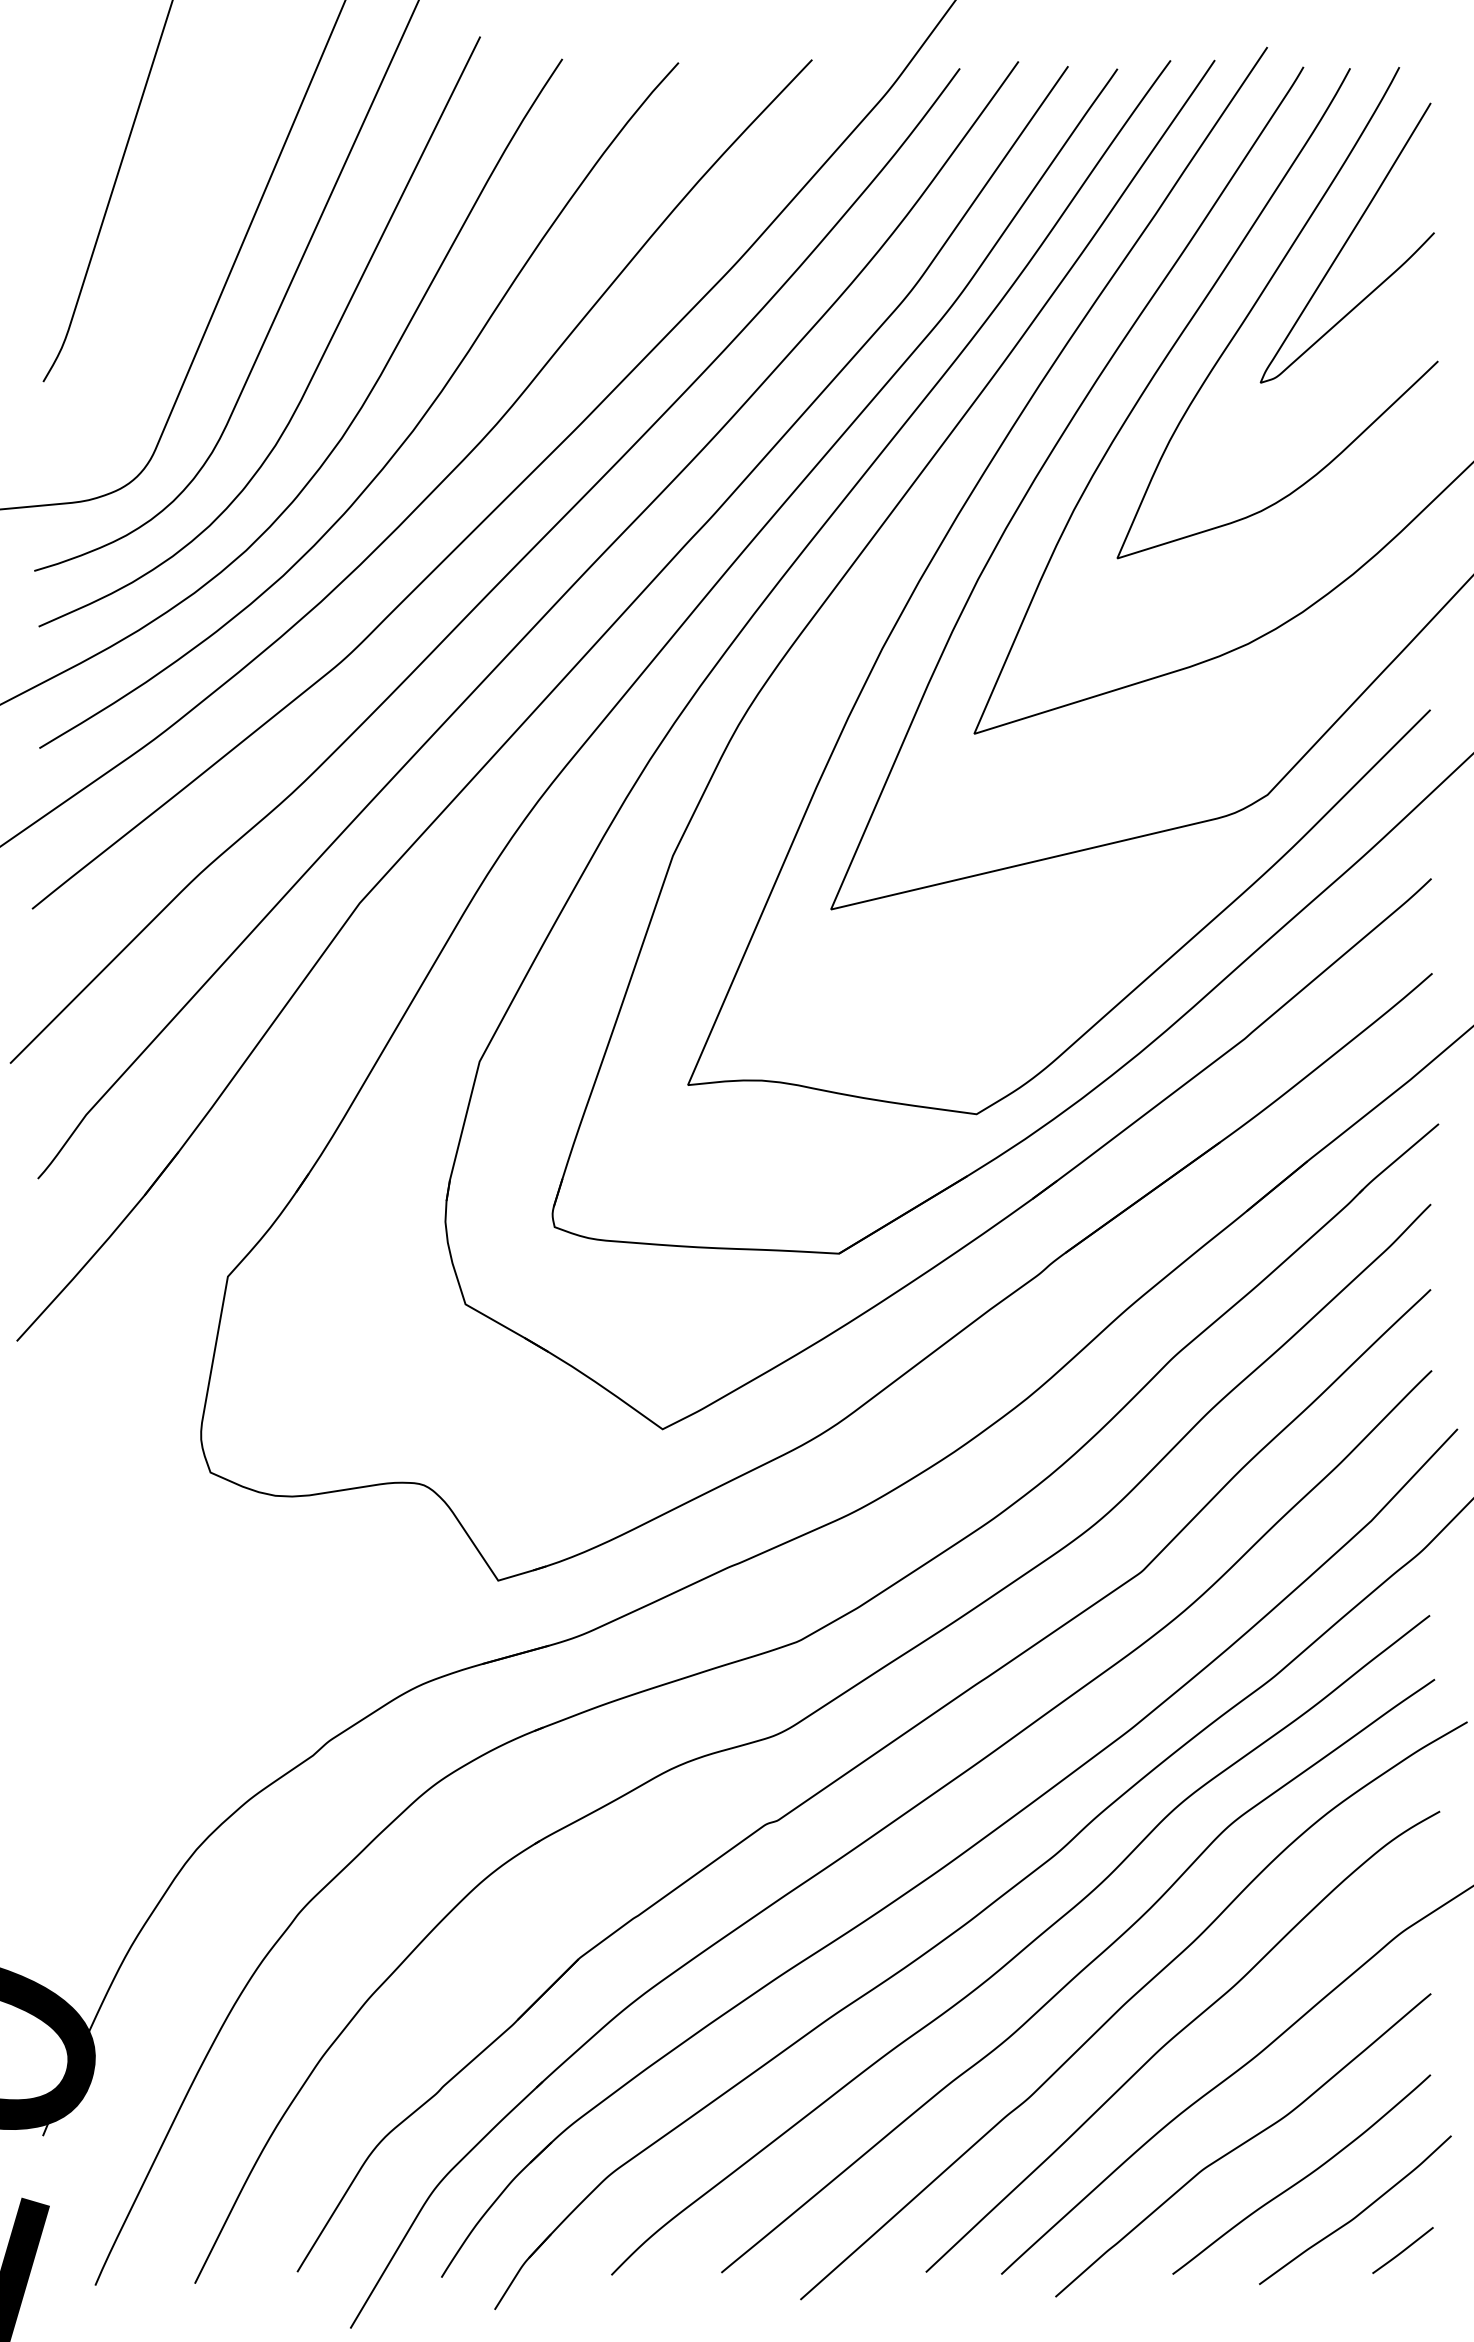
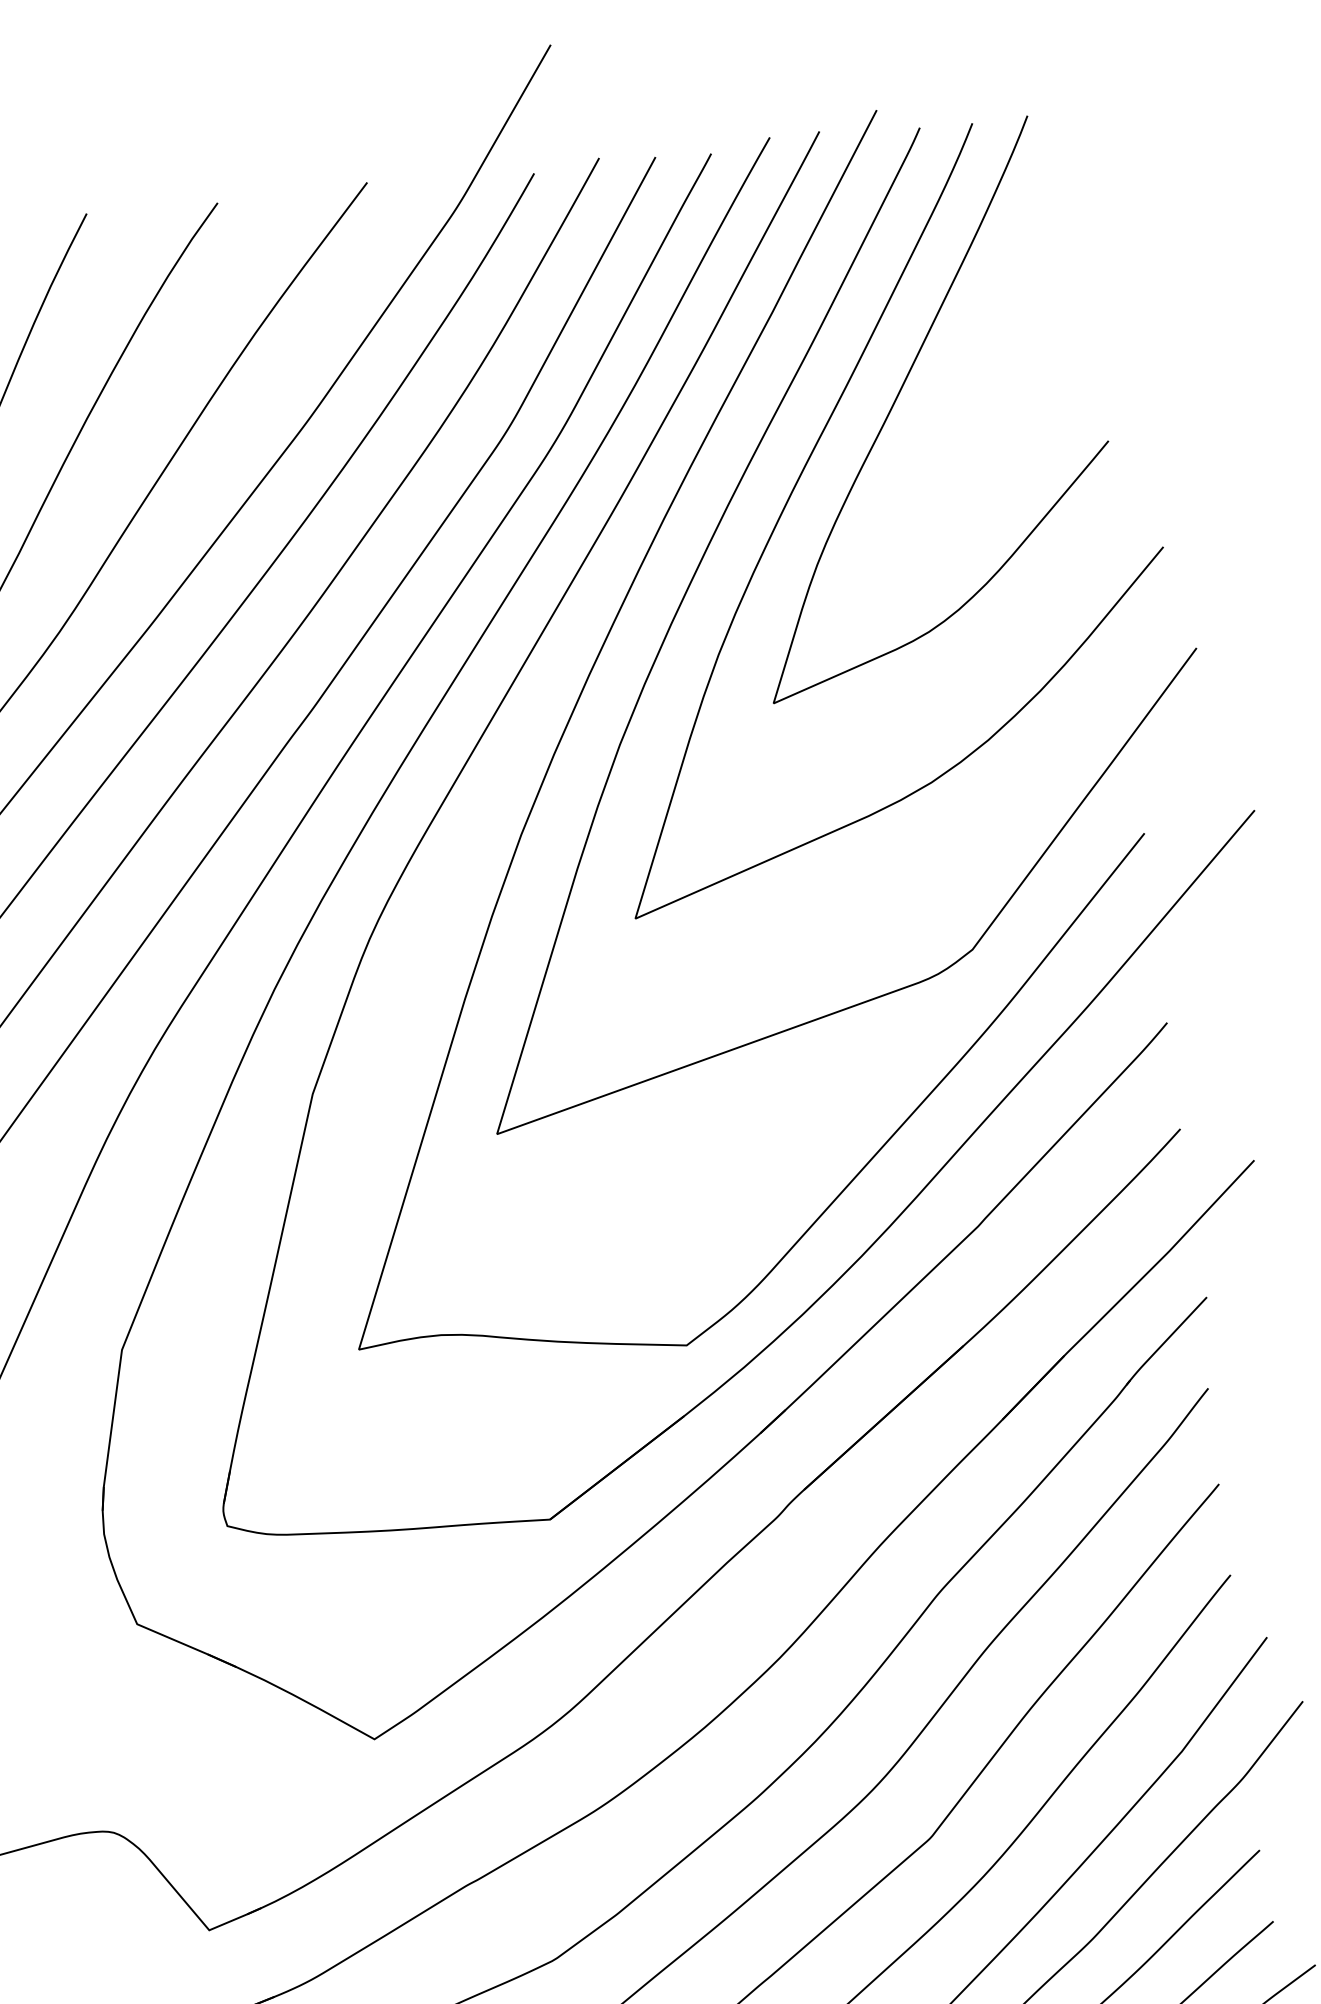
curve: (1346, 242) -> (990, 319), removed

